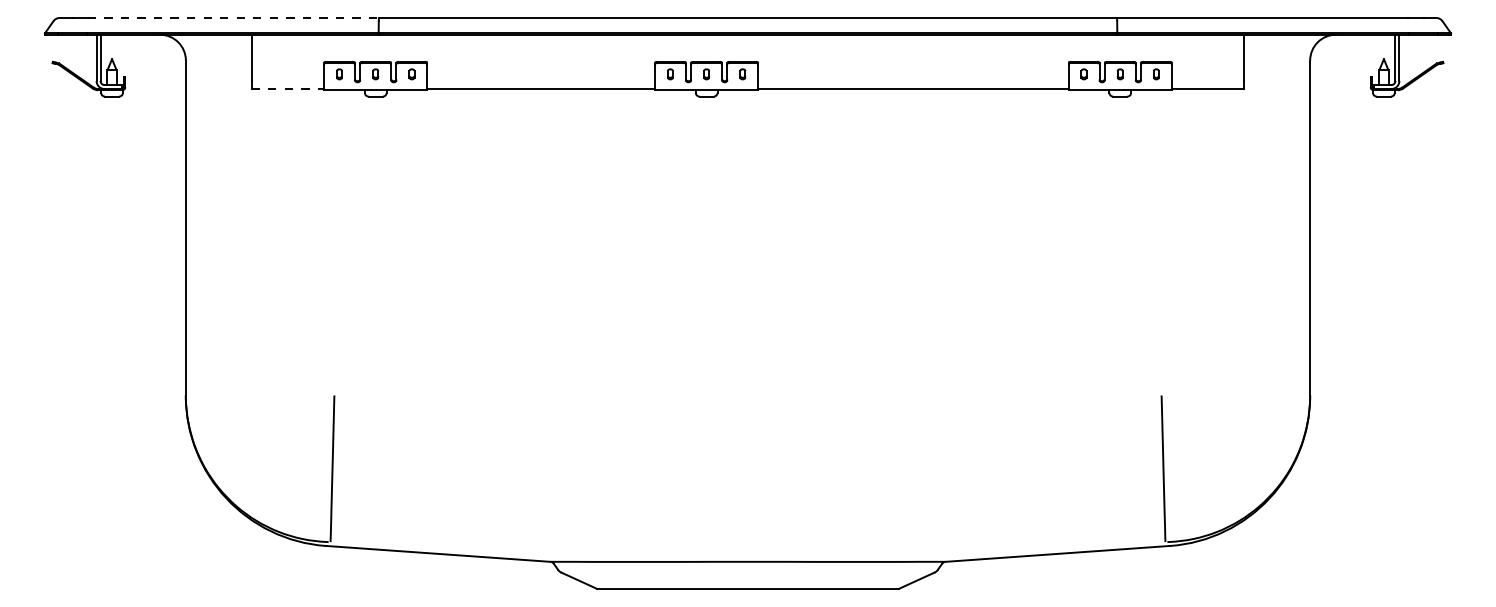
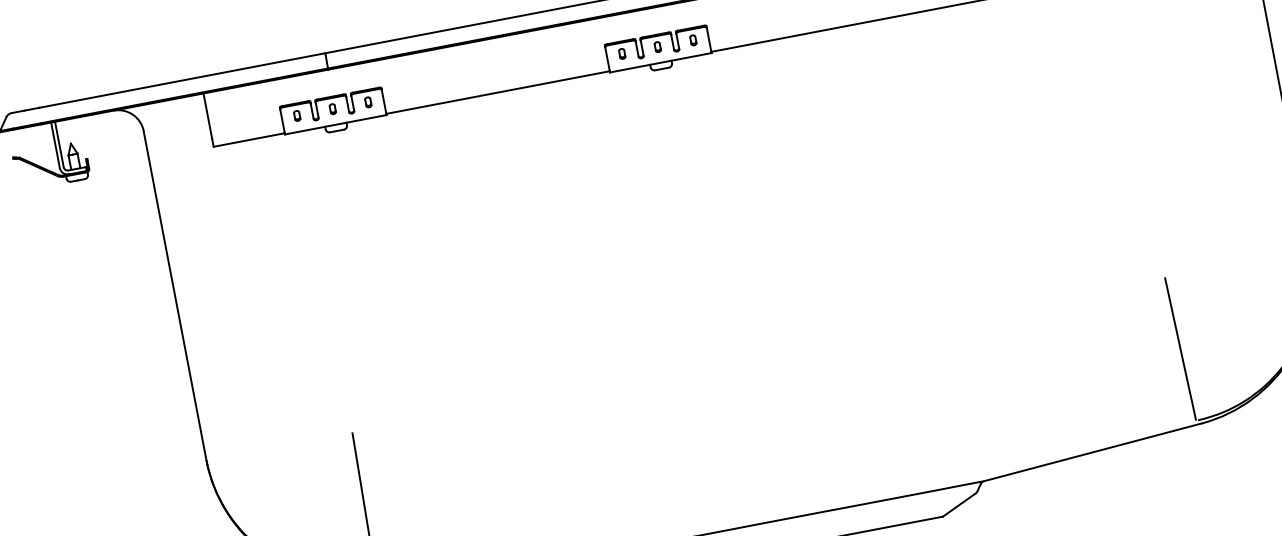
line: (233, 18) -> (182, 80), dashed -> solid
line: (288, 89) -> (249, 140), dashed -> solid

